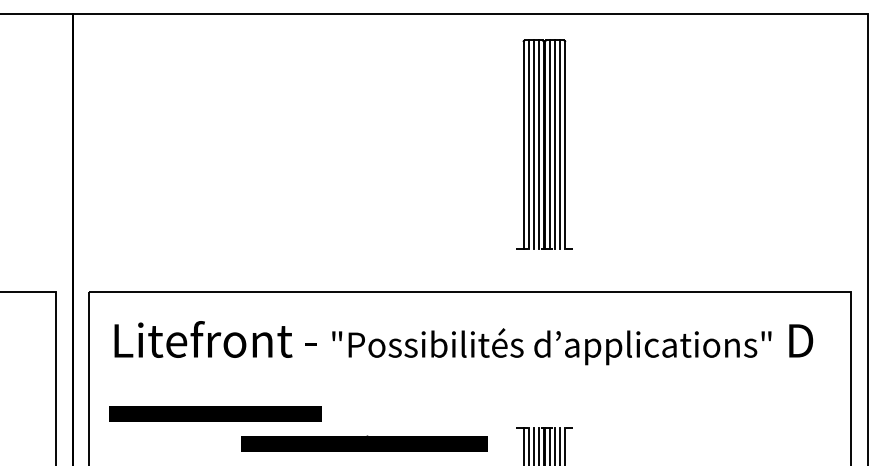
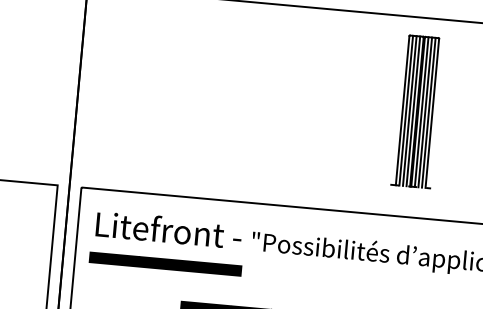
text: (215, 413) -> (165, 263), moved

